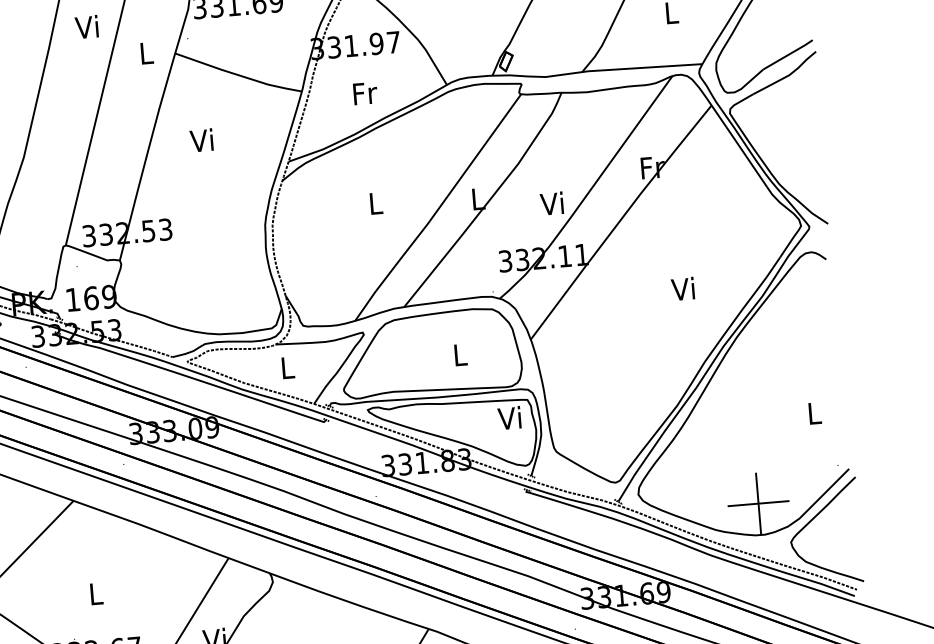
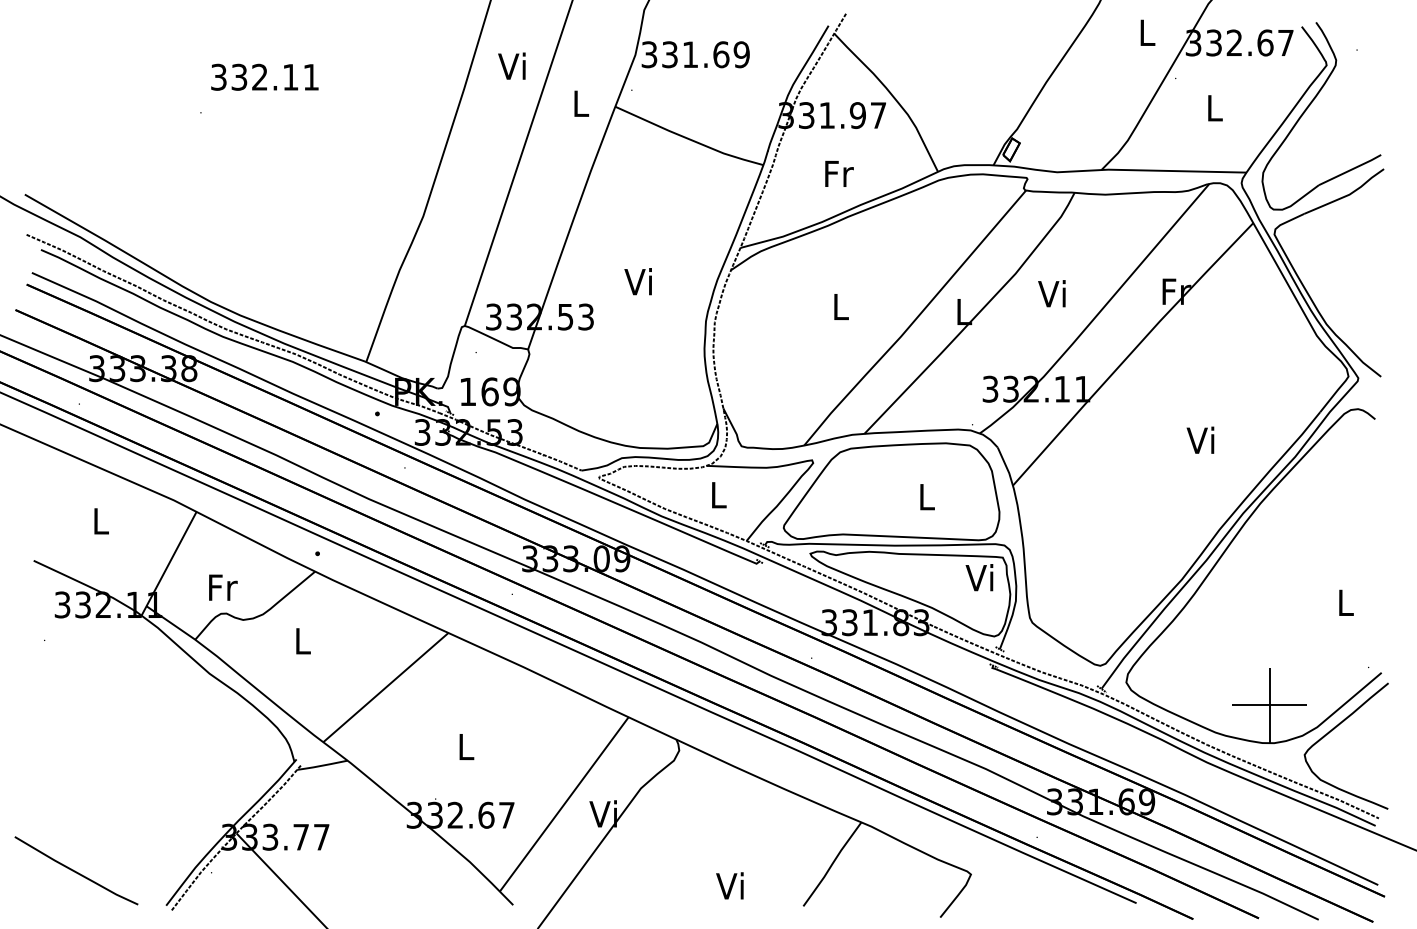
text: (200, 140) -> (637, 281), moved
text: (551, 203) -> (1051, 293), moved

